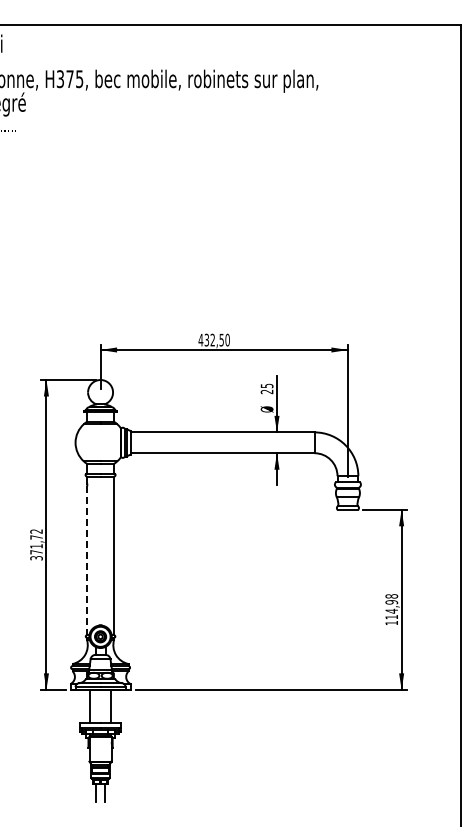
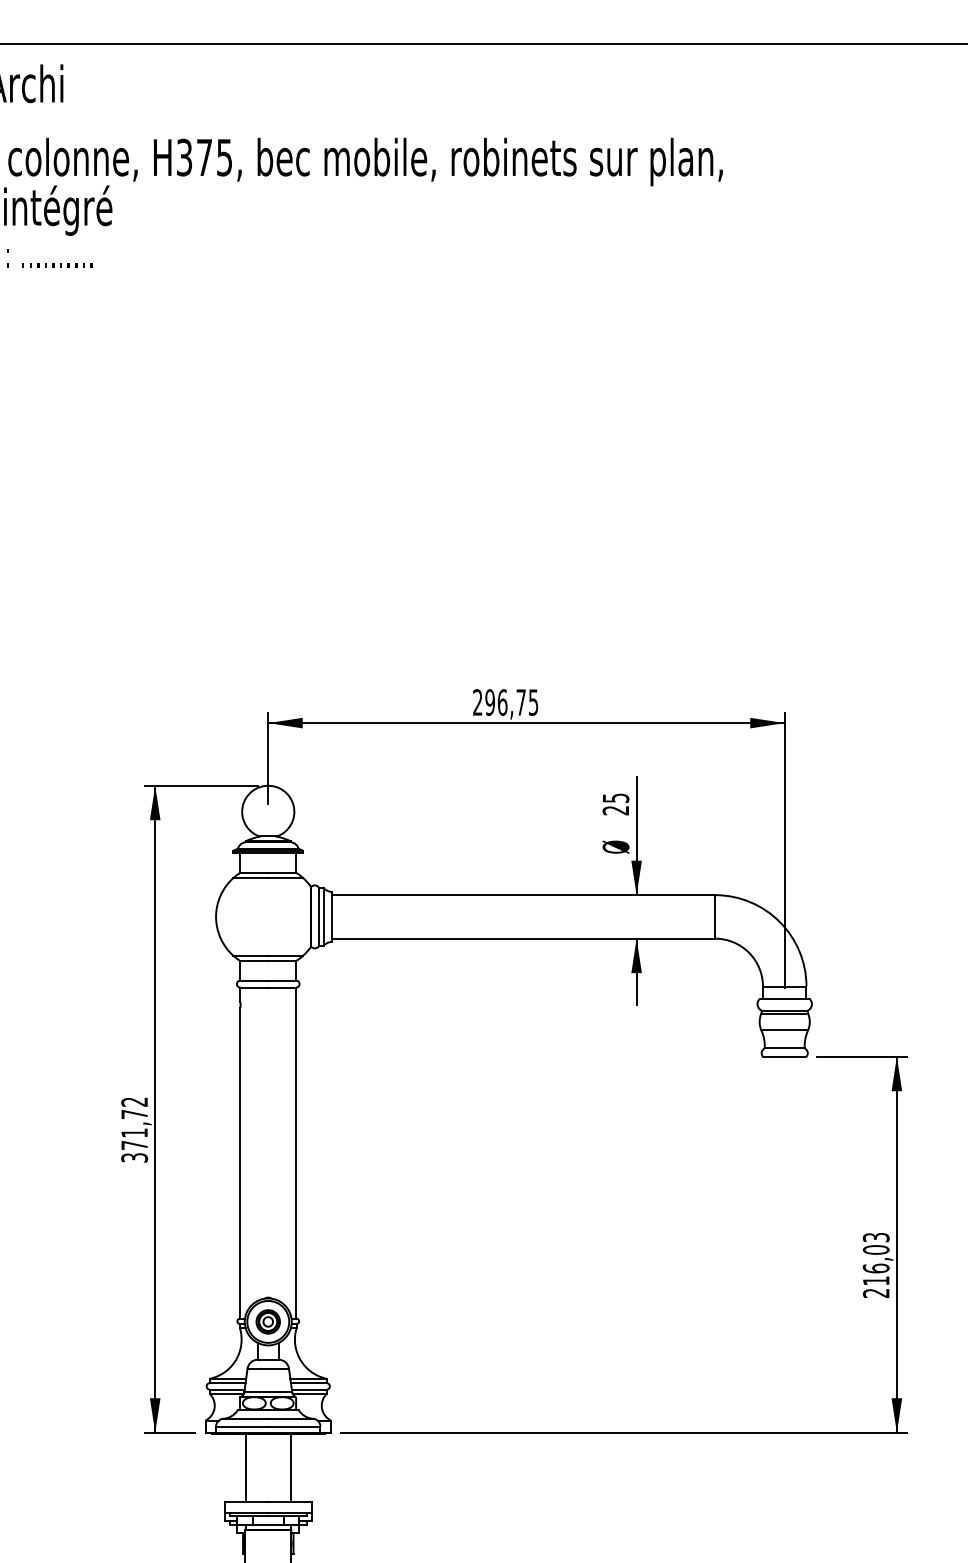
text: (213, 339) -> (504, 701), 432,50 -> 296,75
line: (87, 561) -> (240, 1164), dashed -> solid
text: (391, 609) -> (875, 1264), 114,98 -> 216,03

